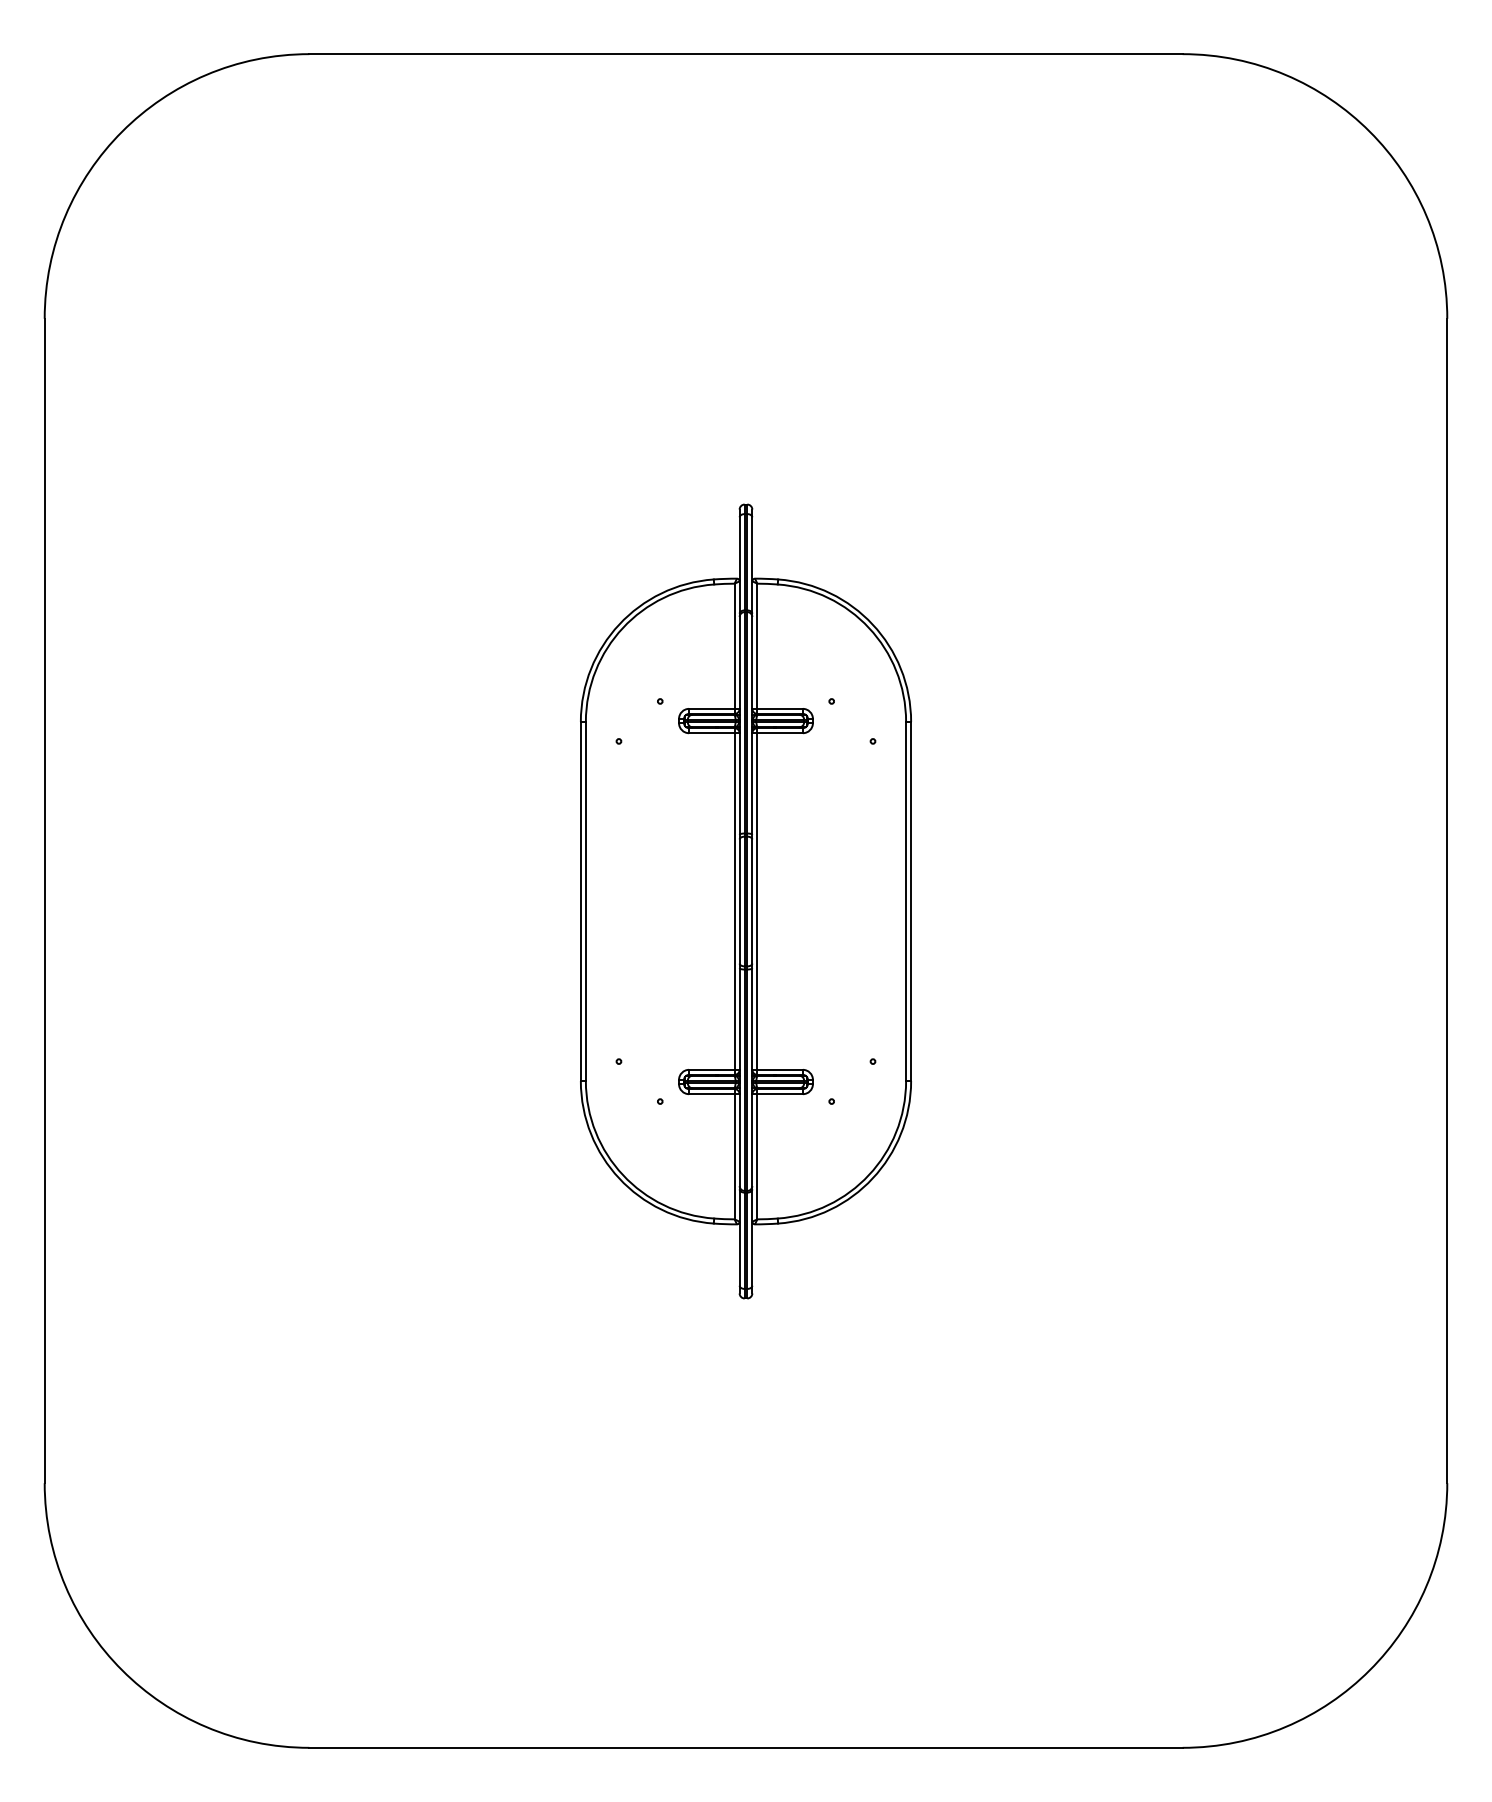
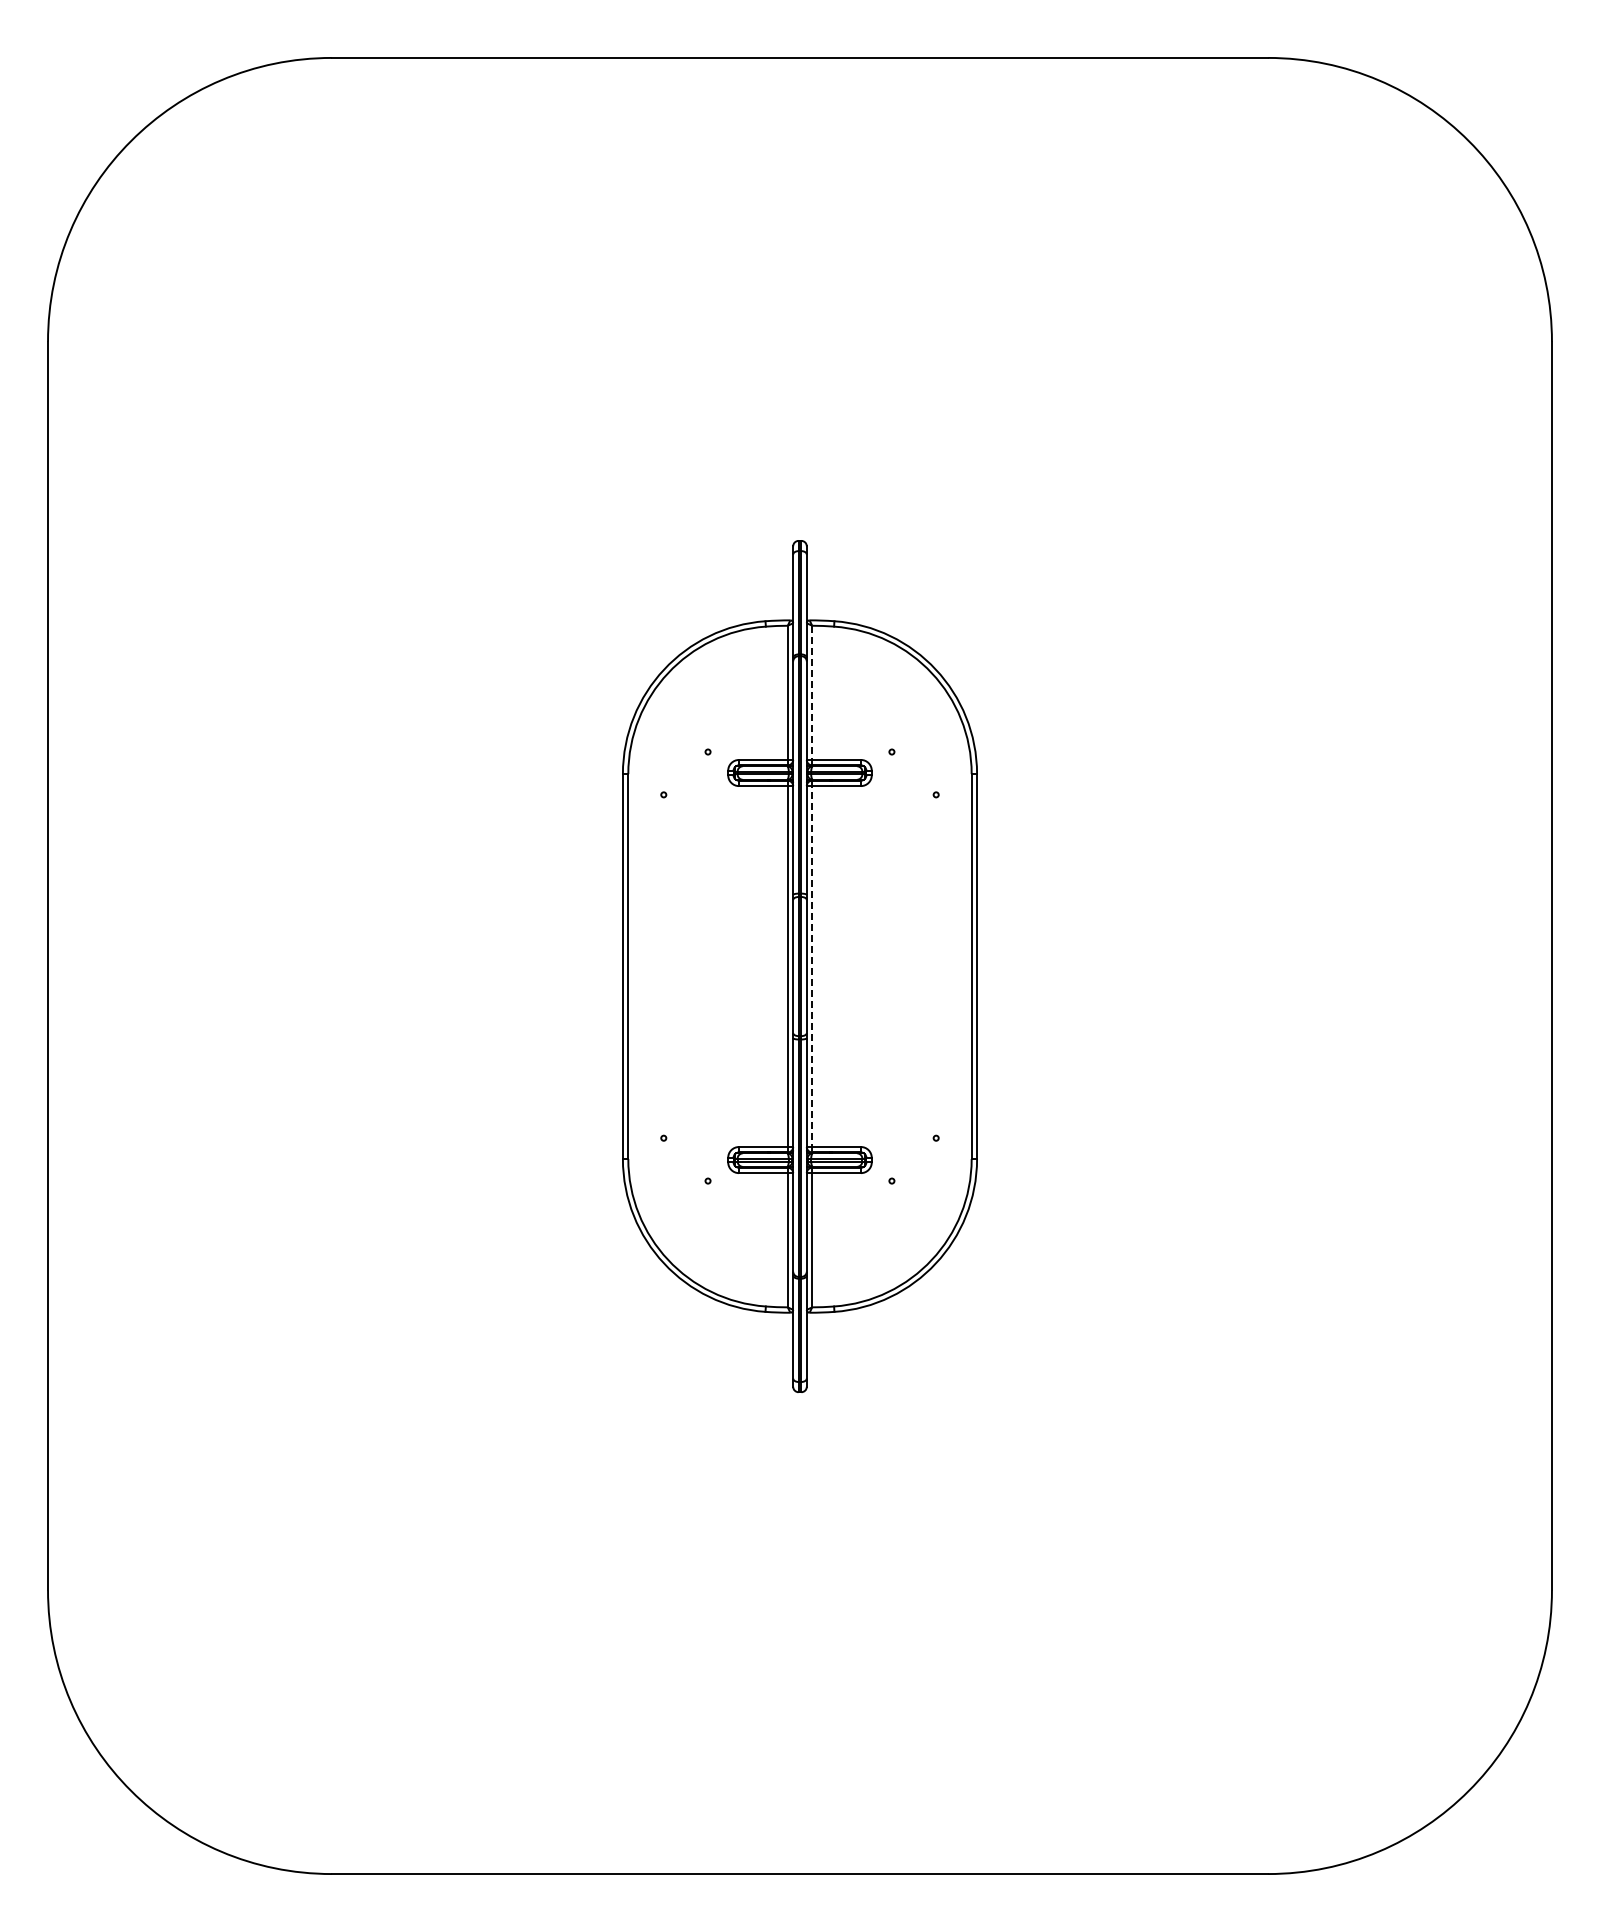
line: (757, 648) -> (812, 695), solid -> dashed
line: (757, 901) -> (812, 966), solid -> dashed

